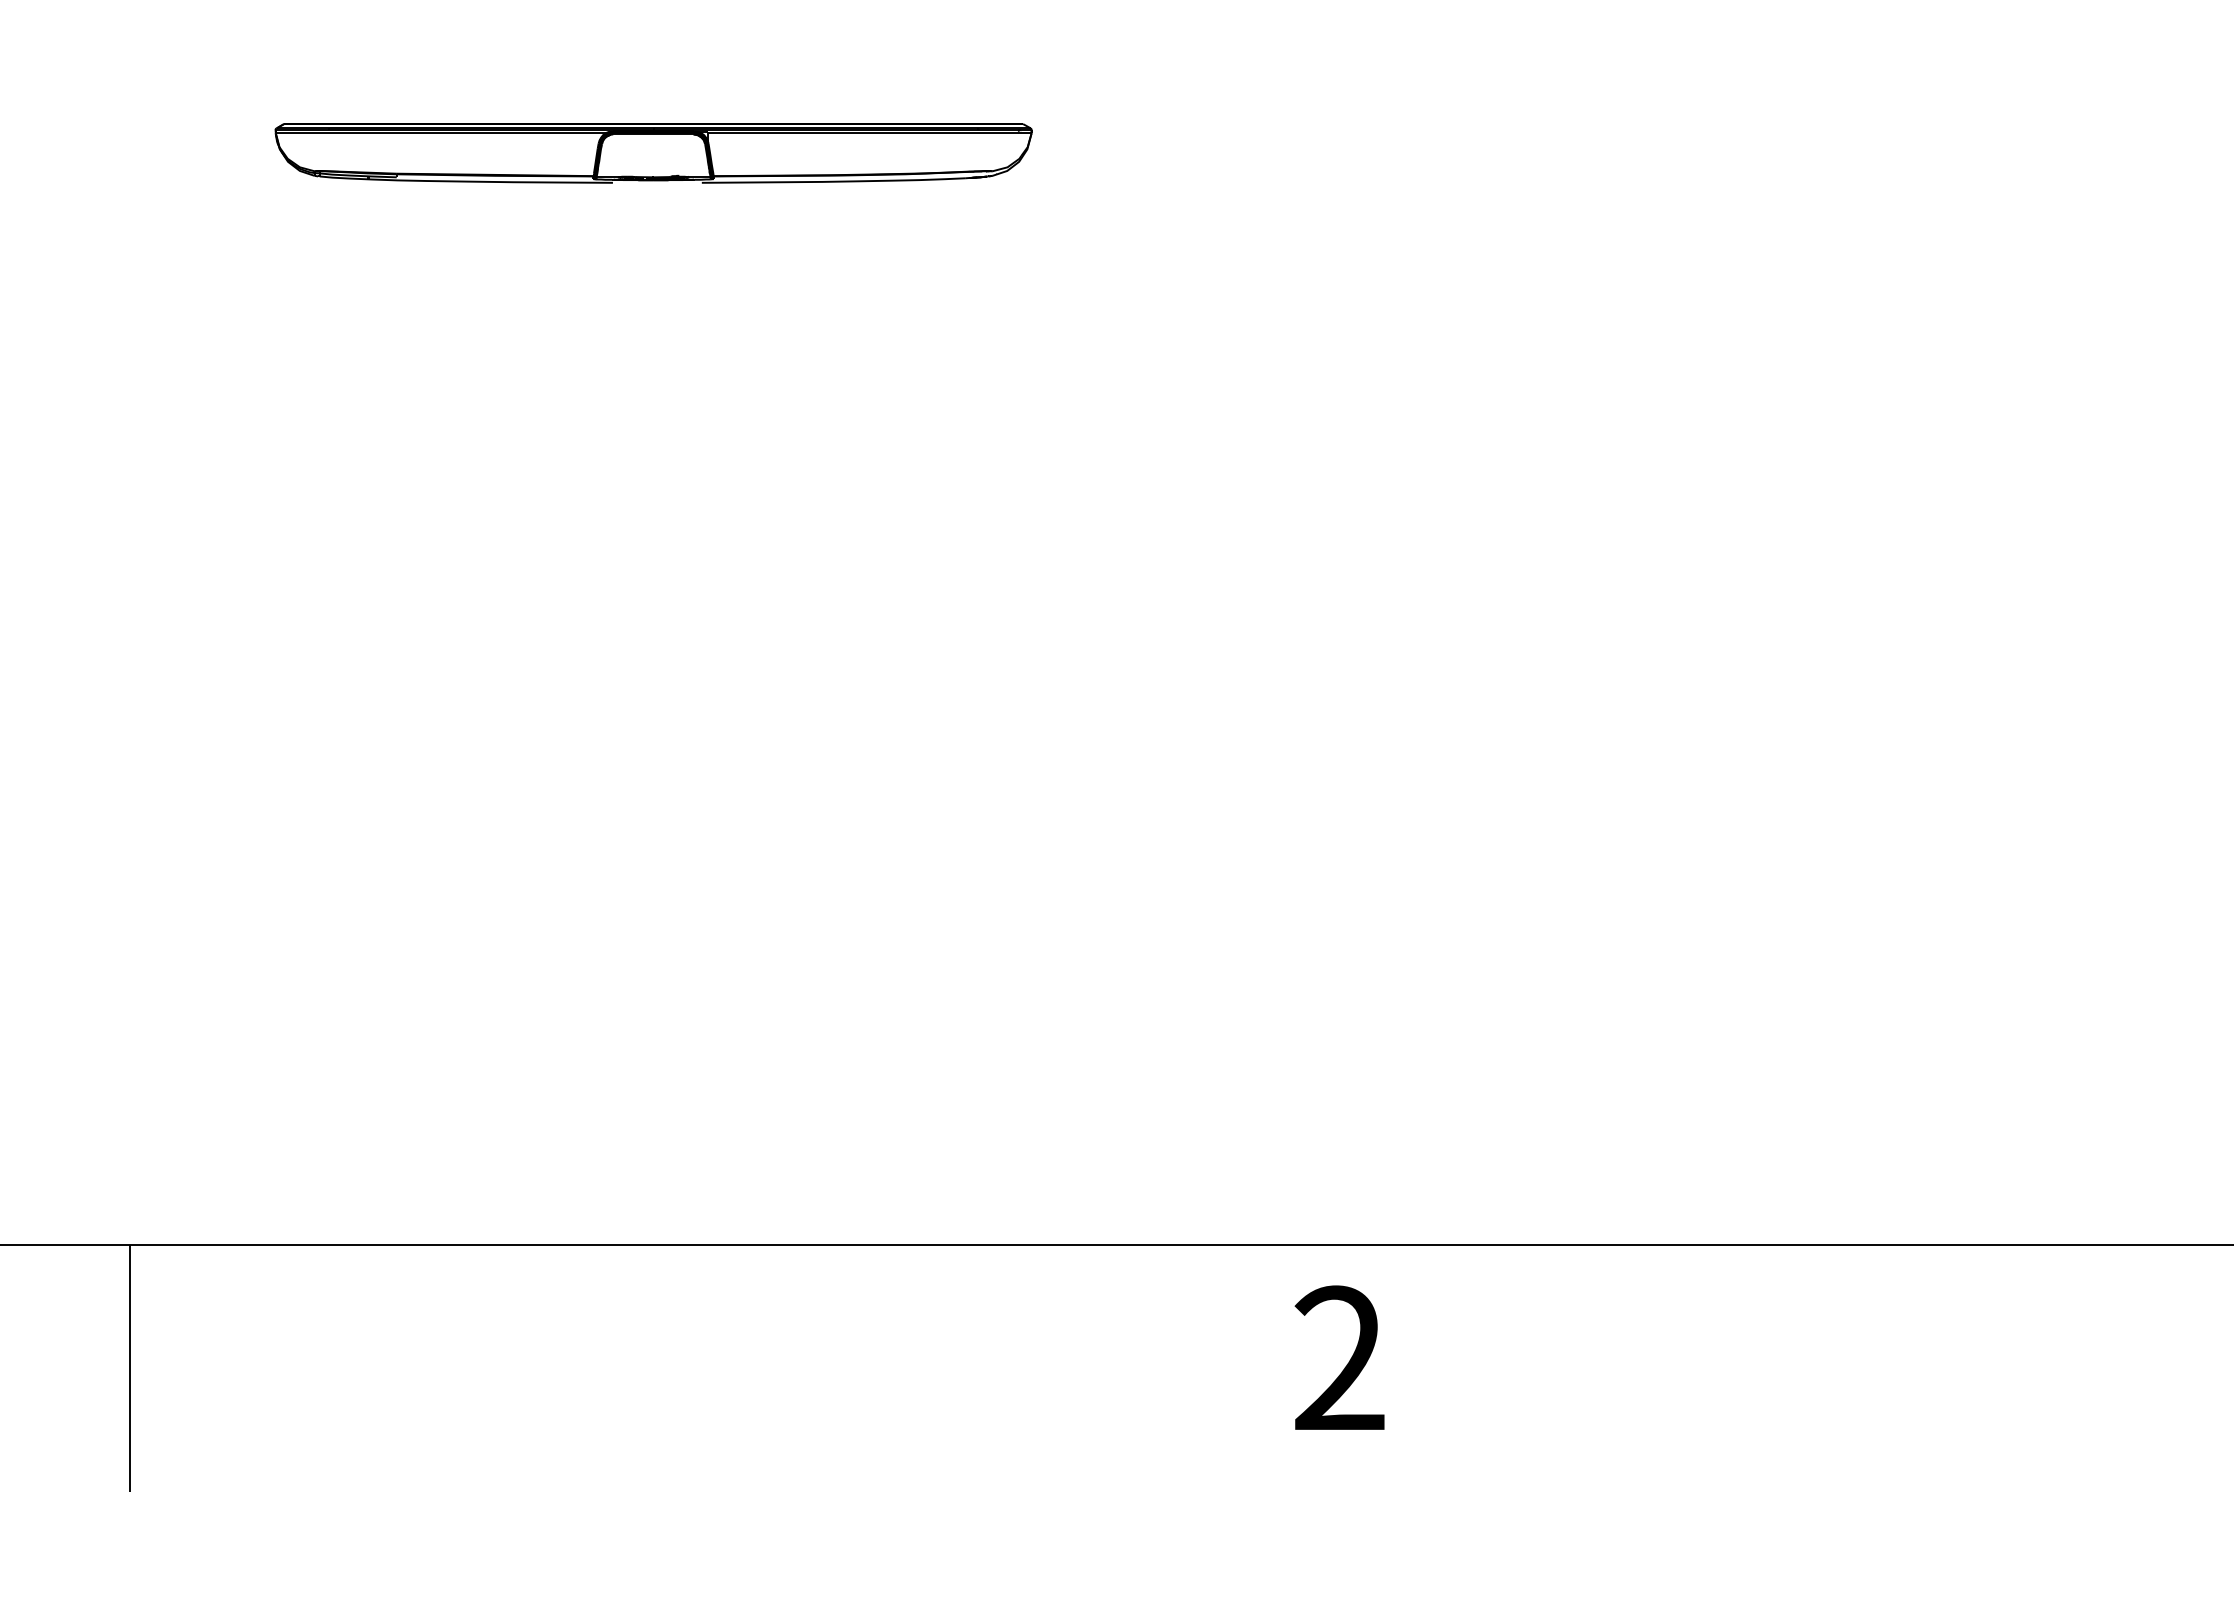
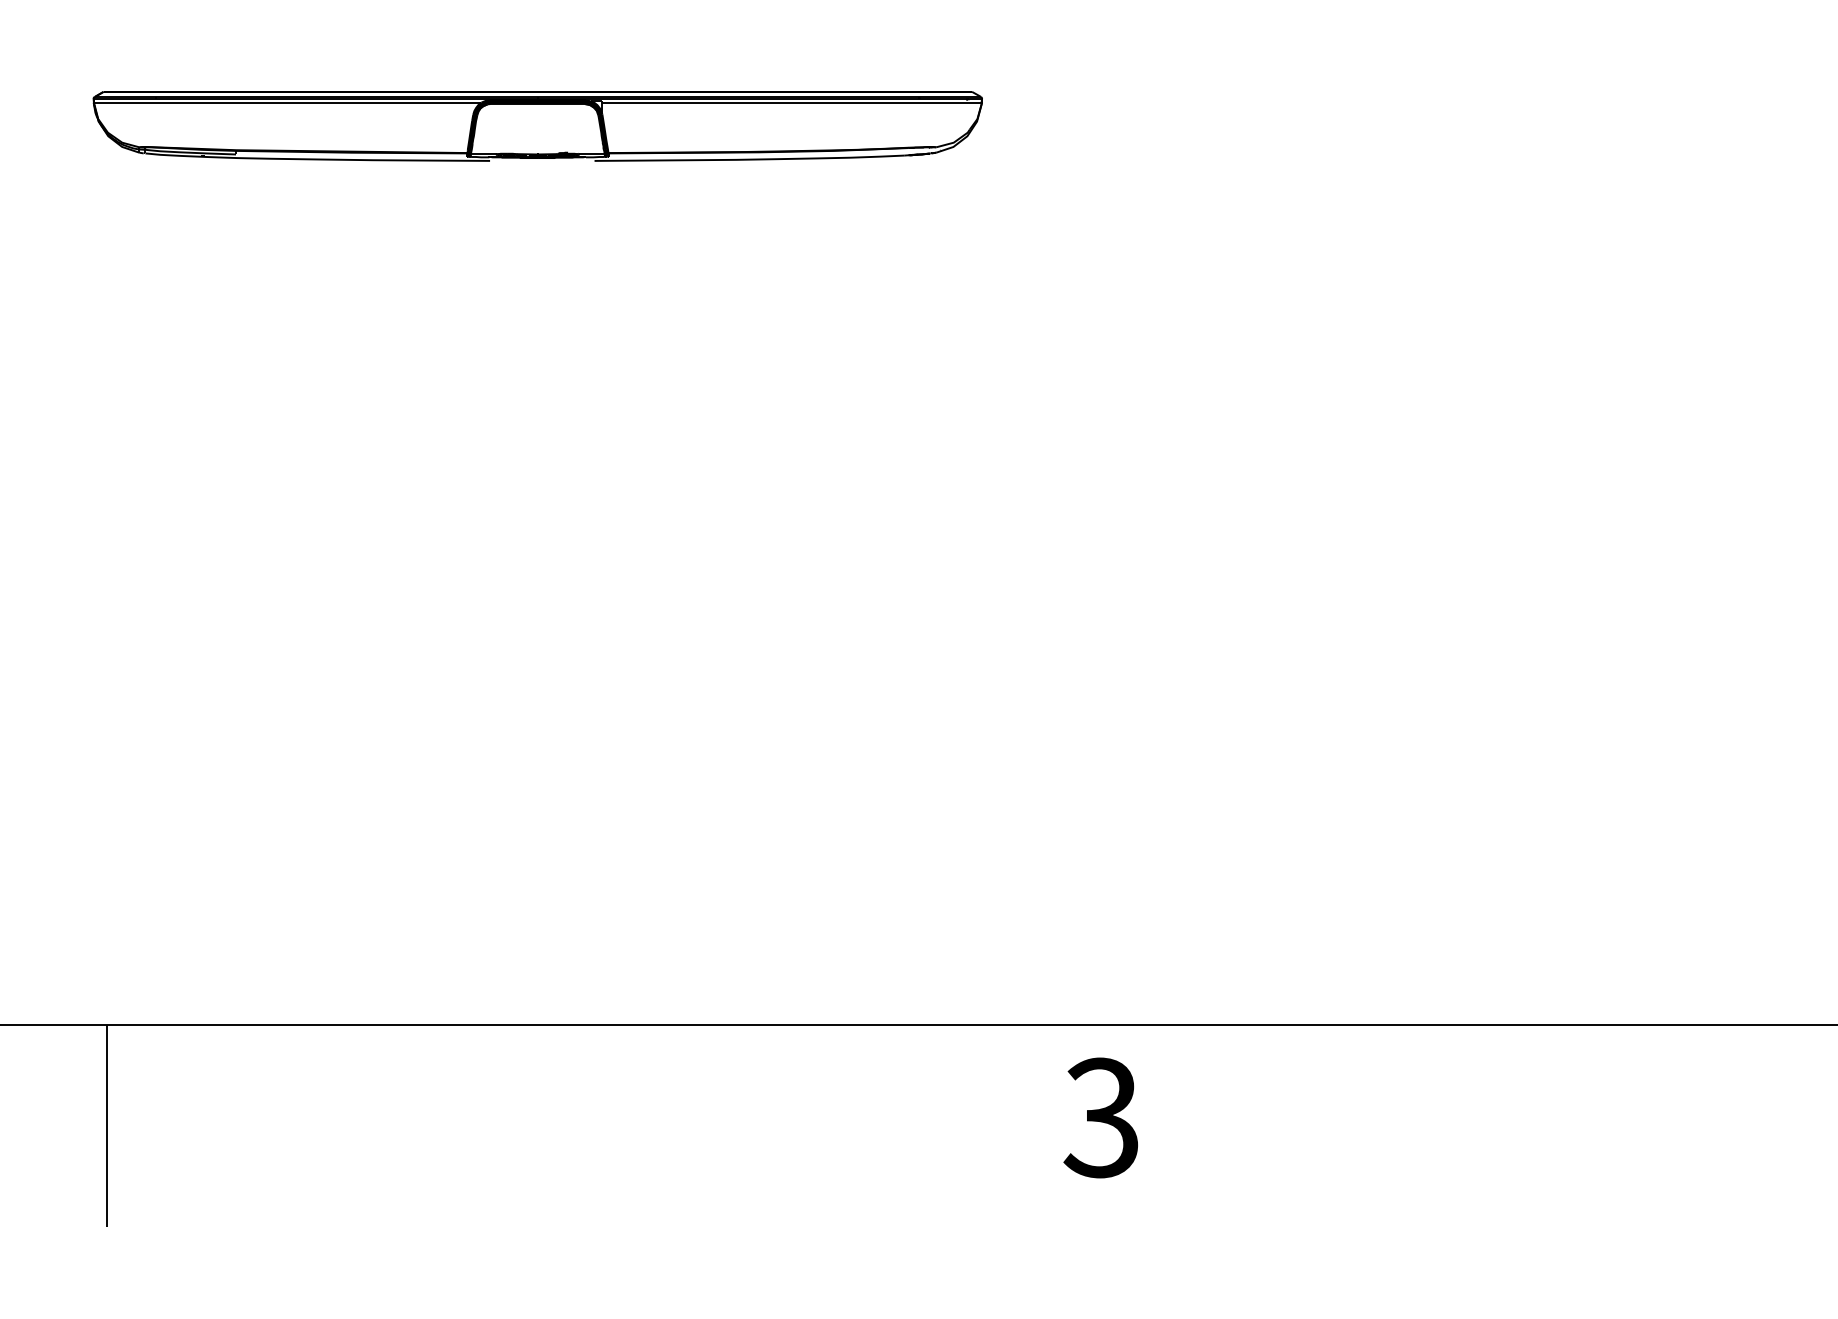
part: (653, 153) -> (537, 126), size x1.43
text: (1338, 1358) -> (1101, 1117), 2 -> 3

